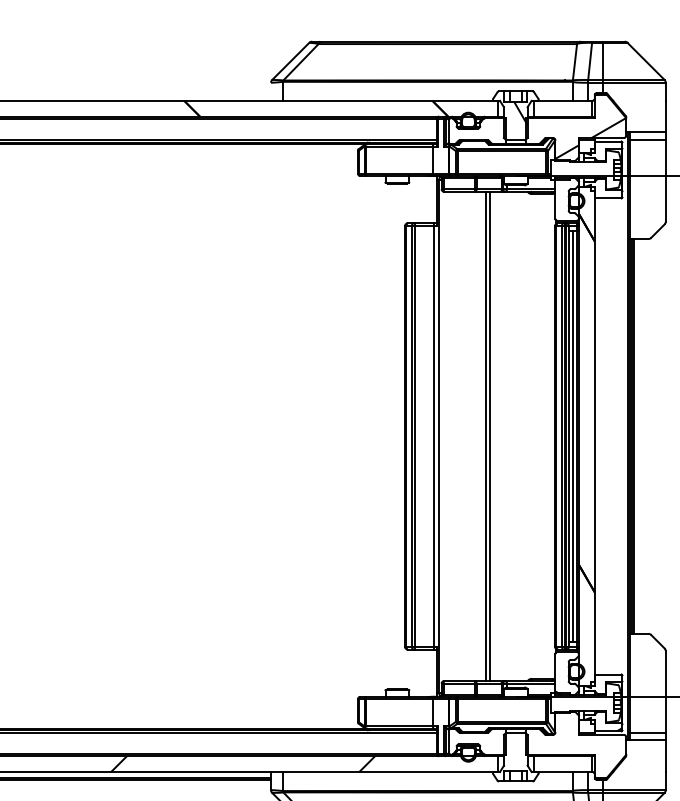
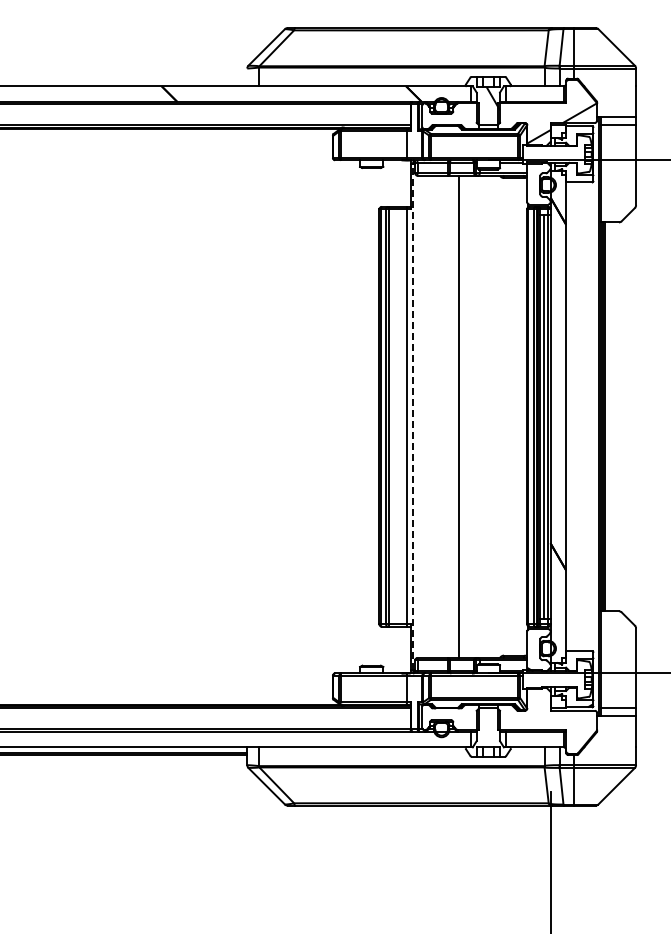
line: (438, 436) -> (412, 416), solid -> dashed
line: (489, 436) -> (462, 416), removed
hatch: (242, 764) -> (219, 739), removed

